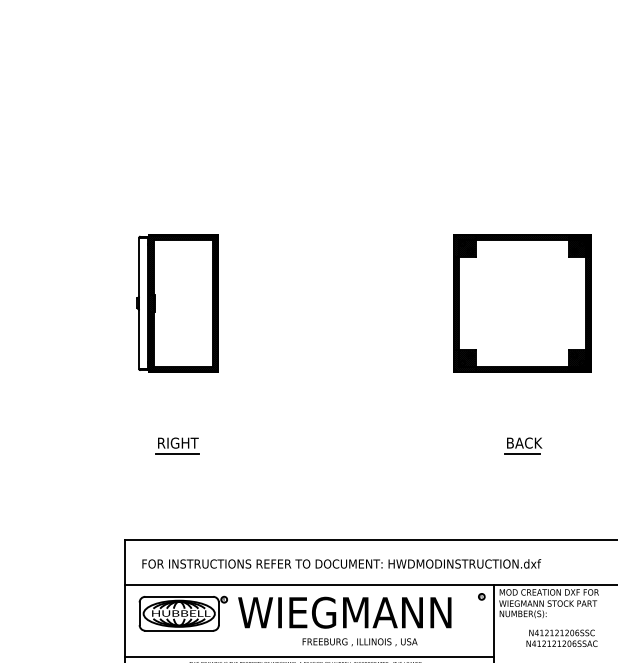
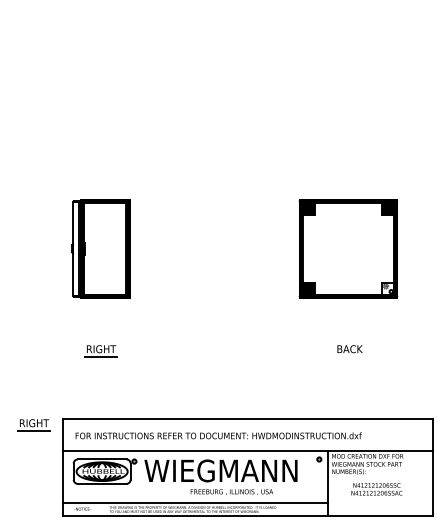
hatch: (579, 359) -> (389, 289), removed
line: (522, 453) -> (348, 356), removed
part: (83, 549) -> (33, 425), added

